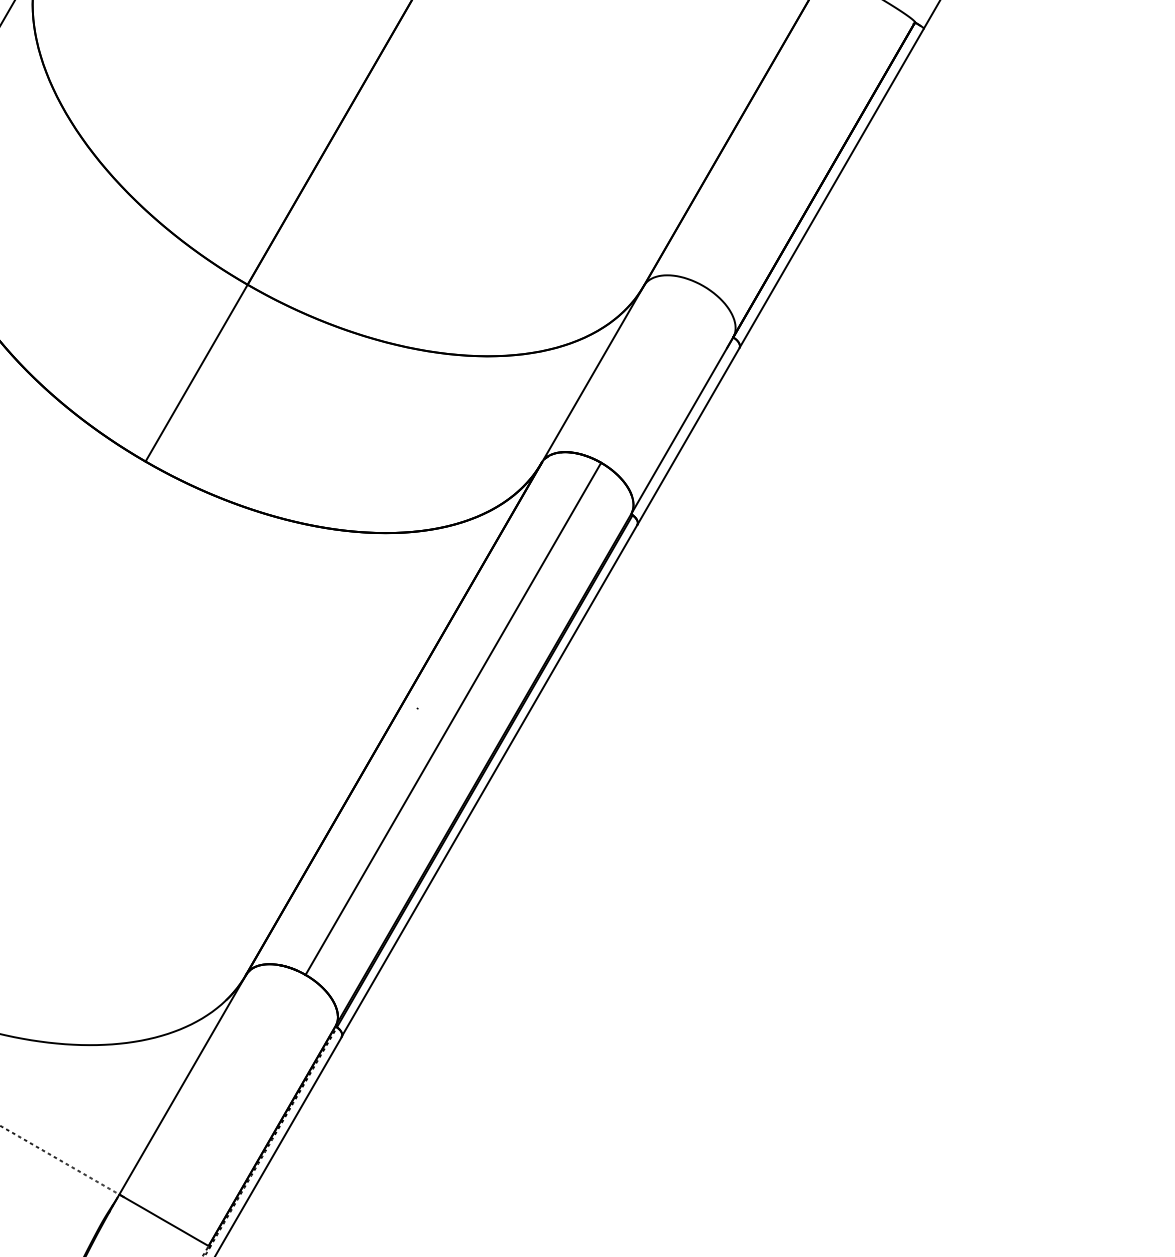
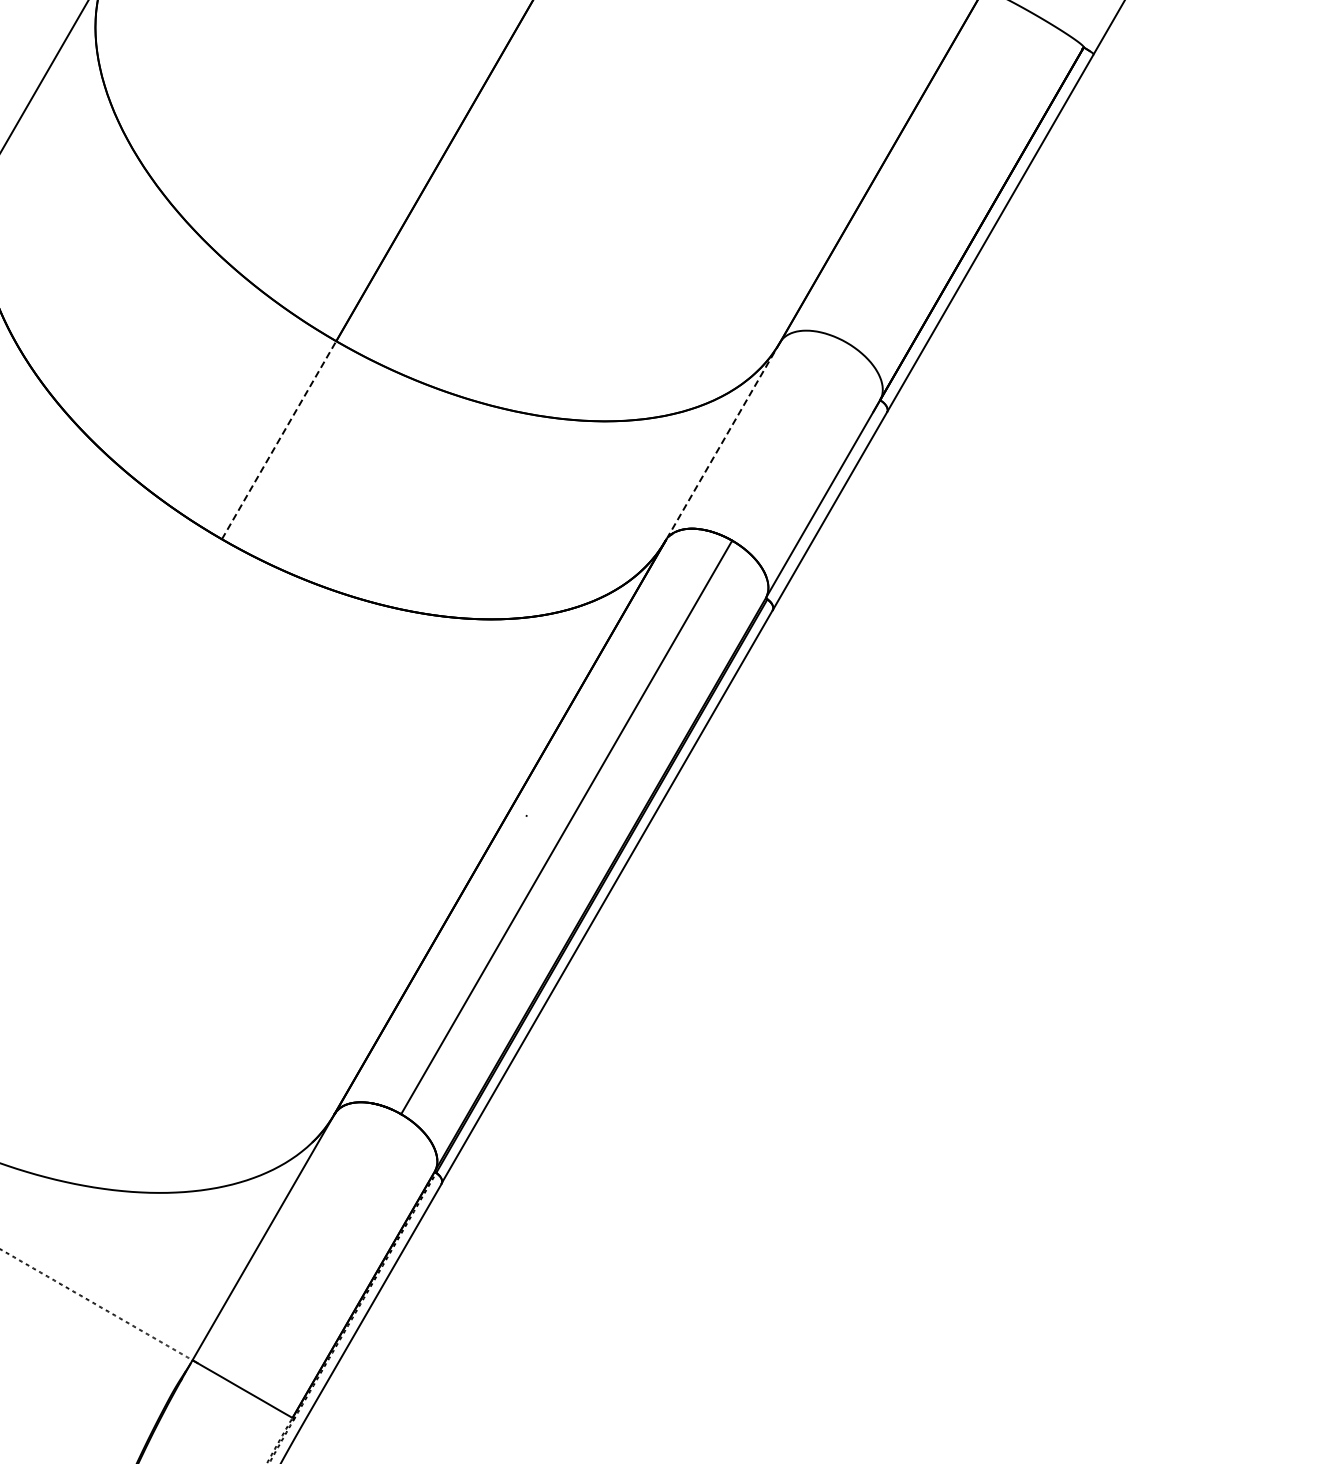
line: (196, 372) -> (279, 439), solid -> dashed
line: (593, 373) -> (723, 440), solid -> dashed

